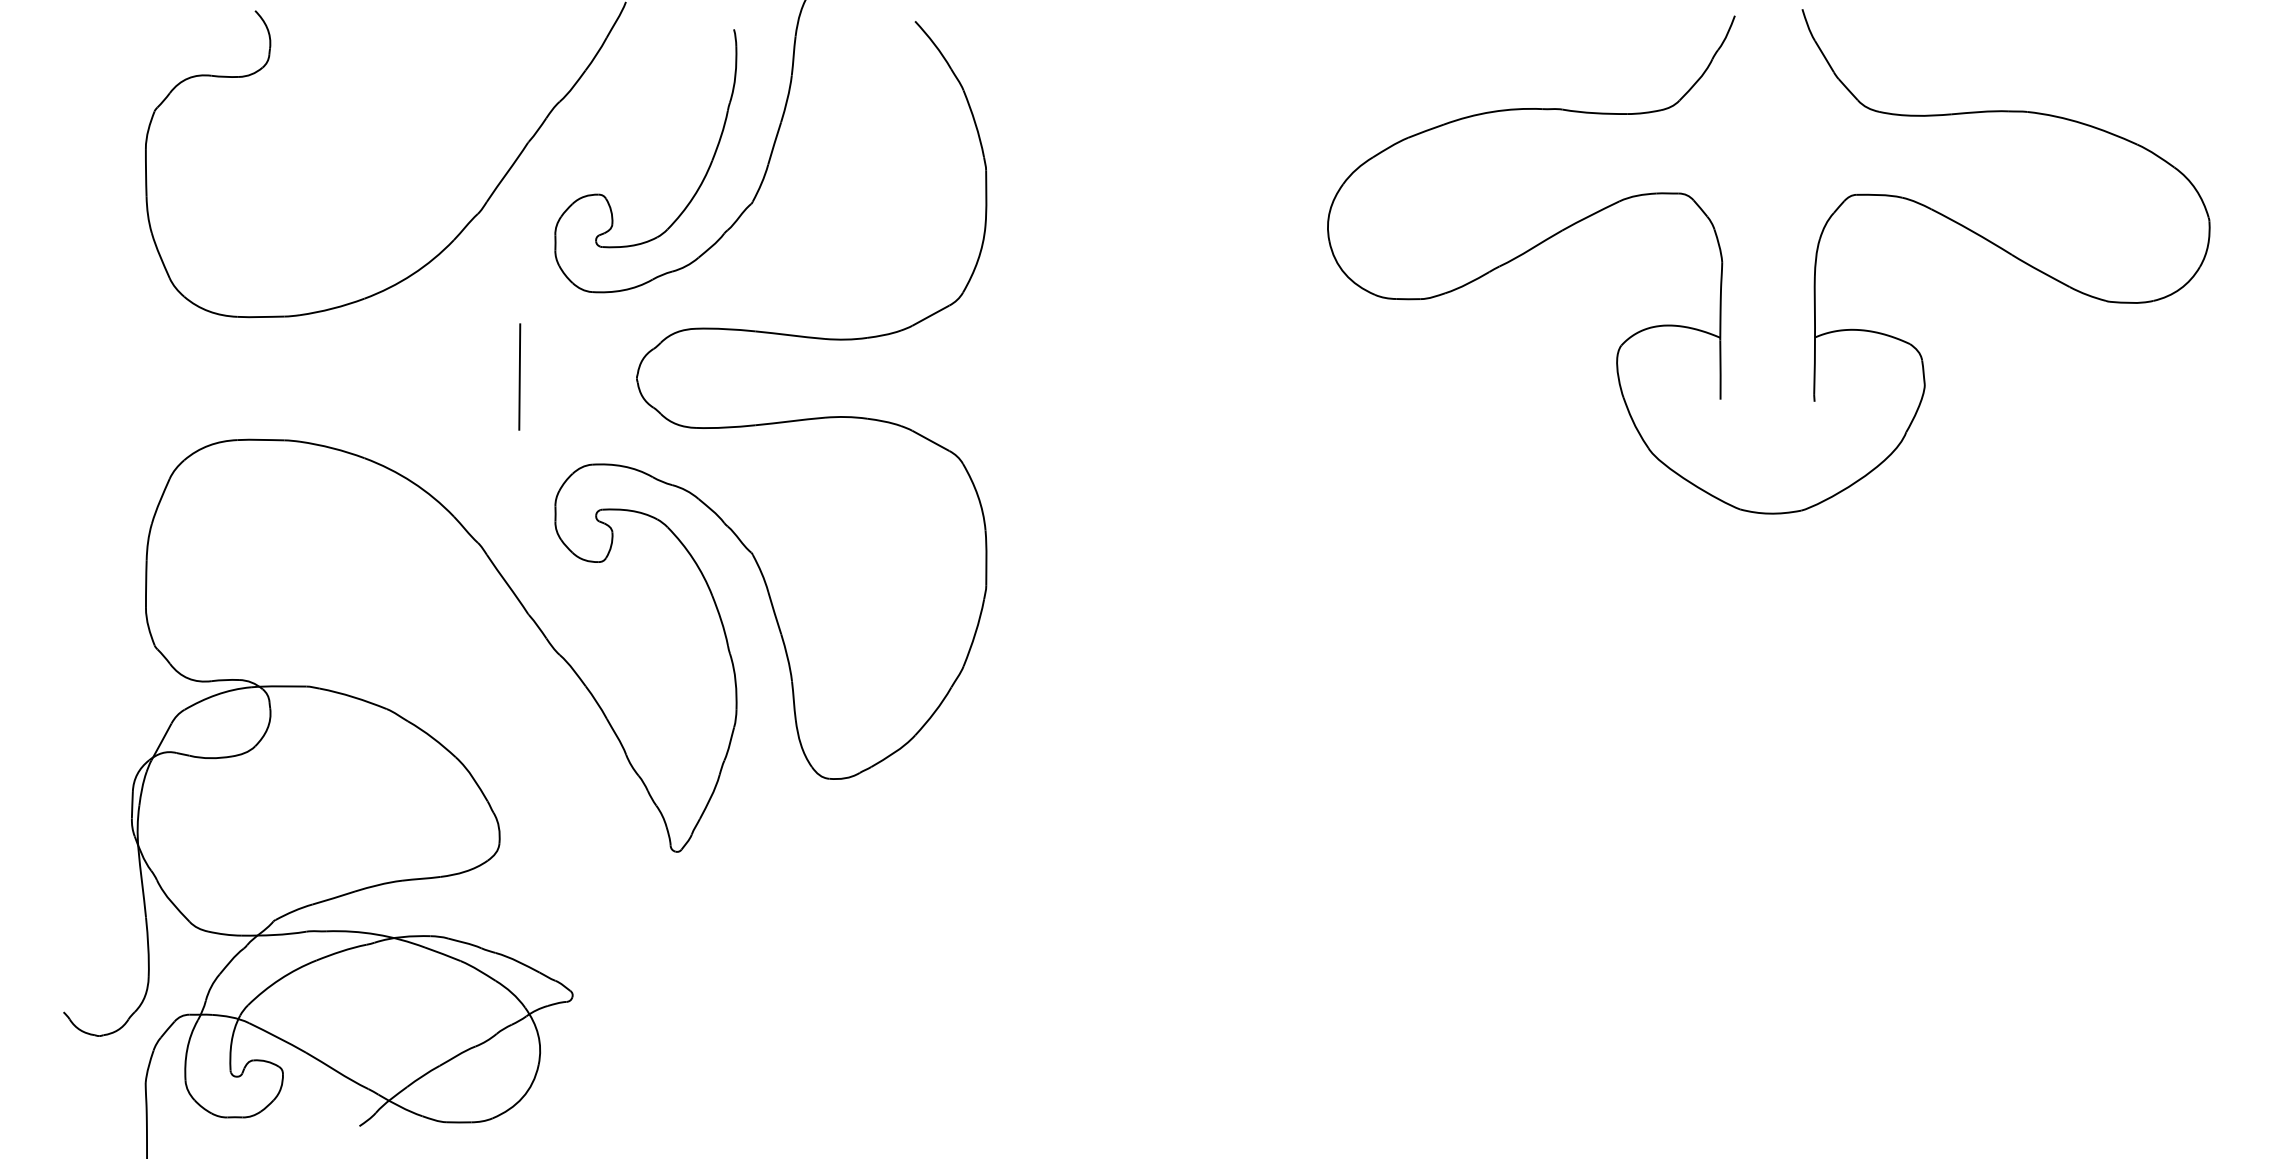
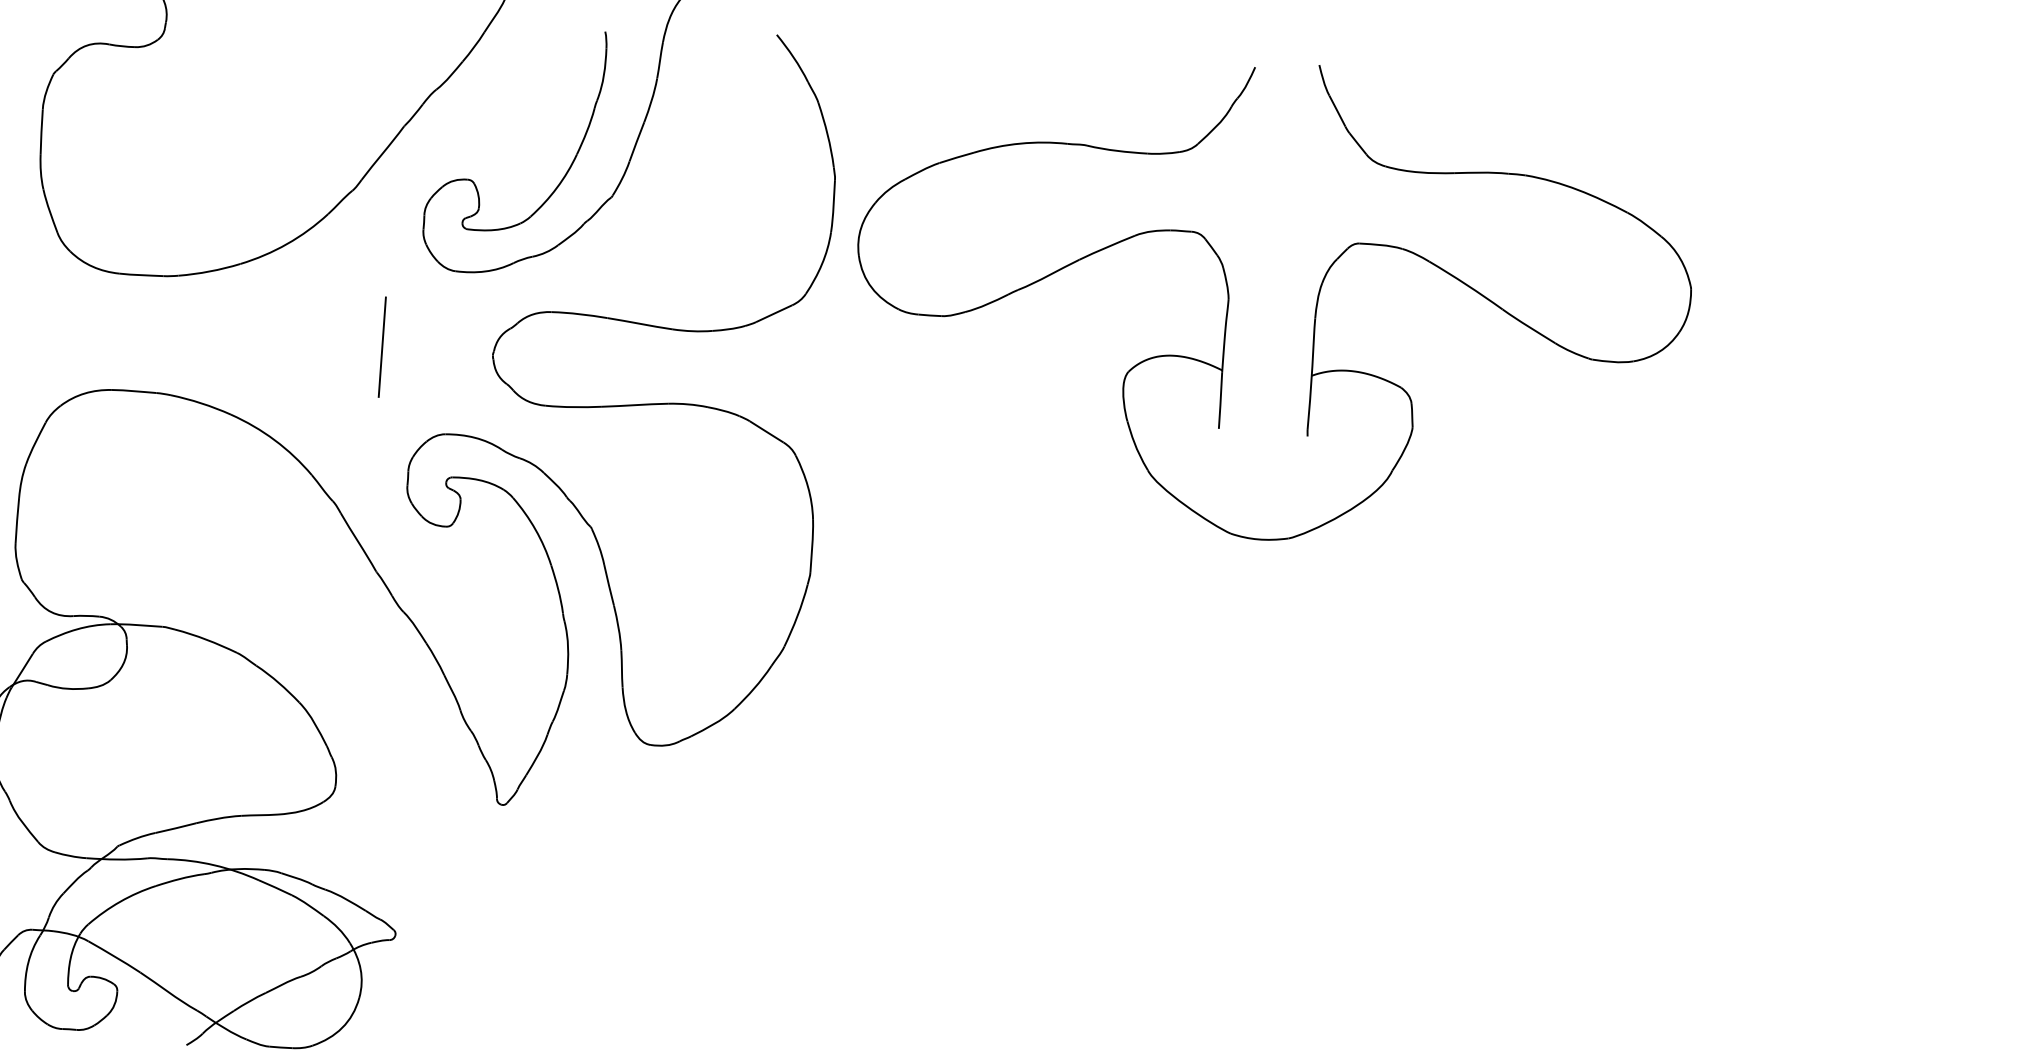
part: (1723, 261) -> (1229, 298), moved

